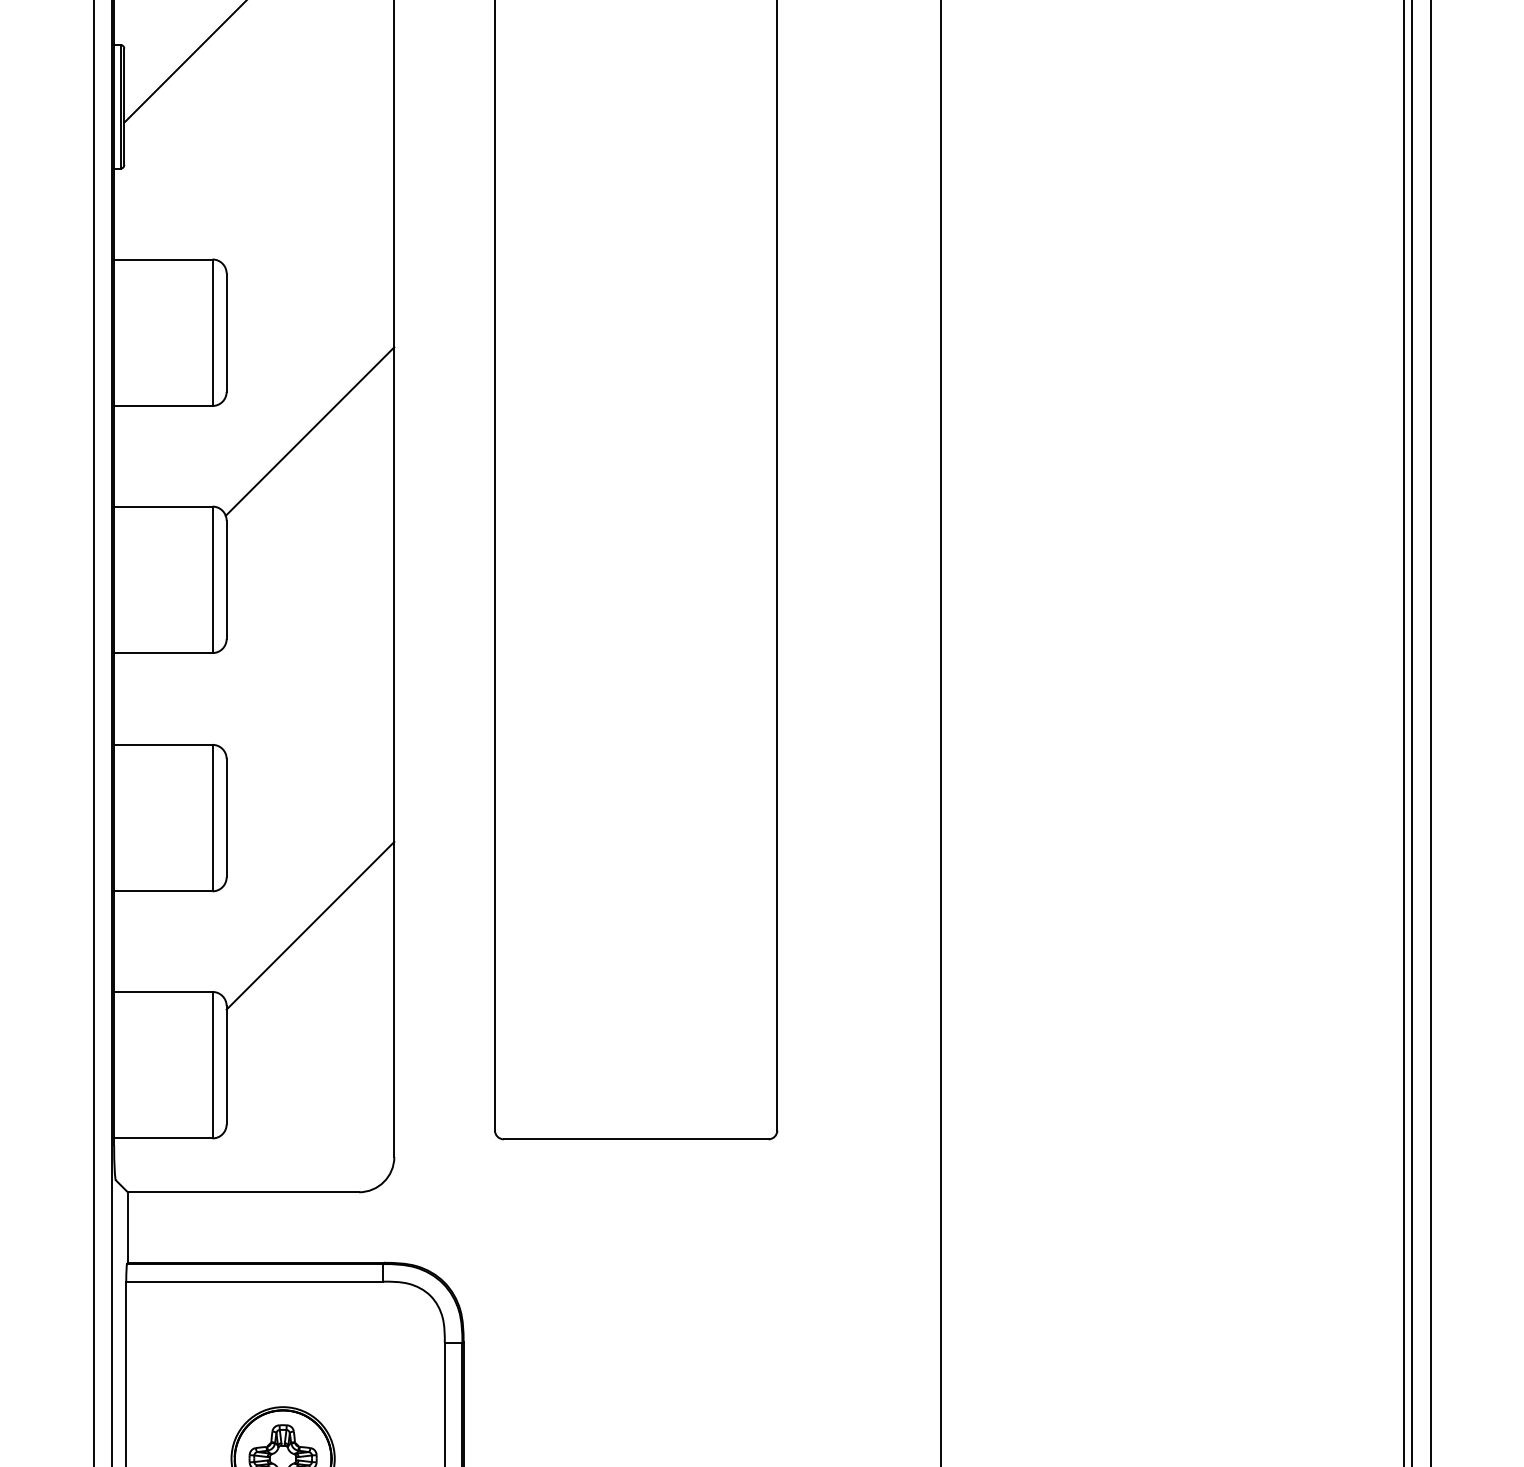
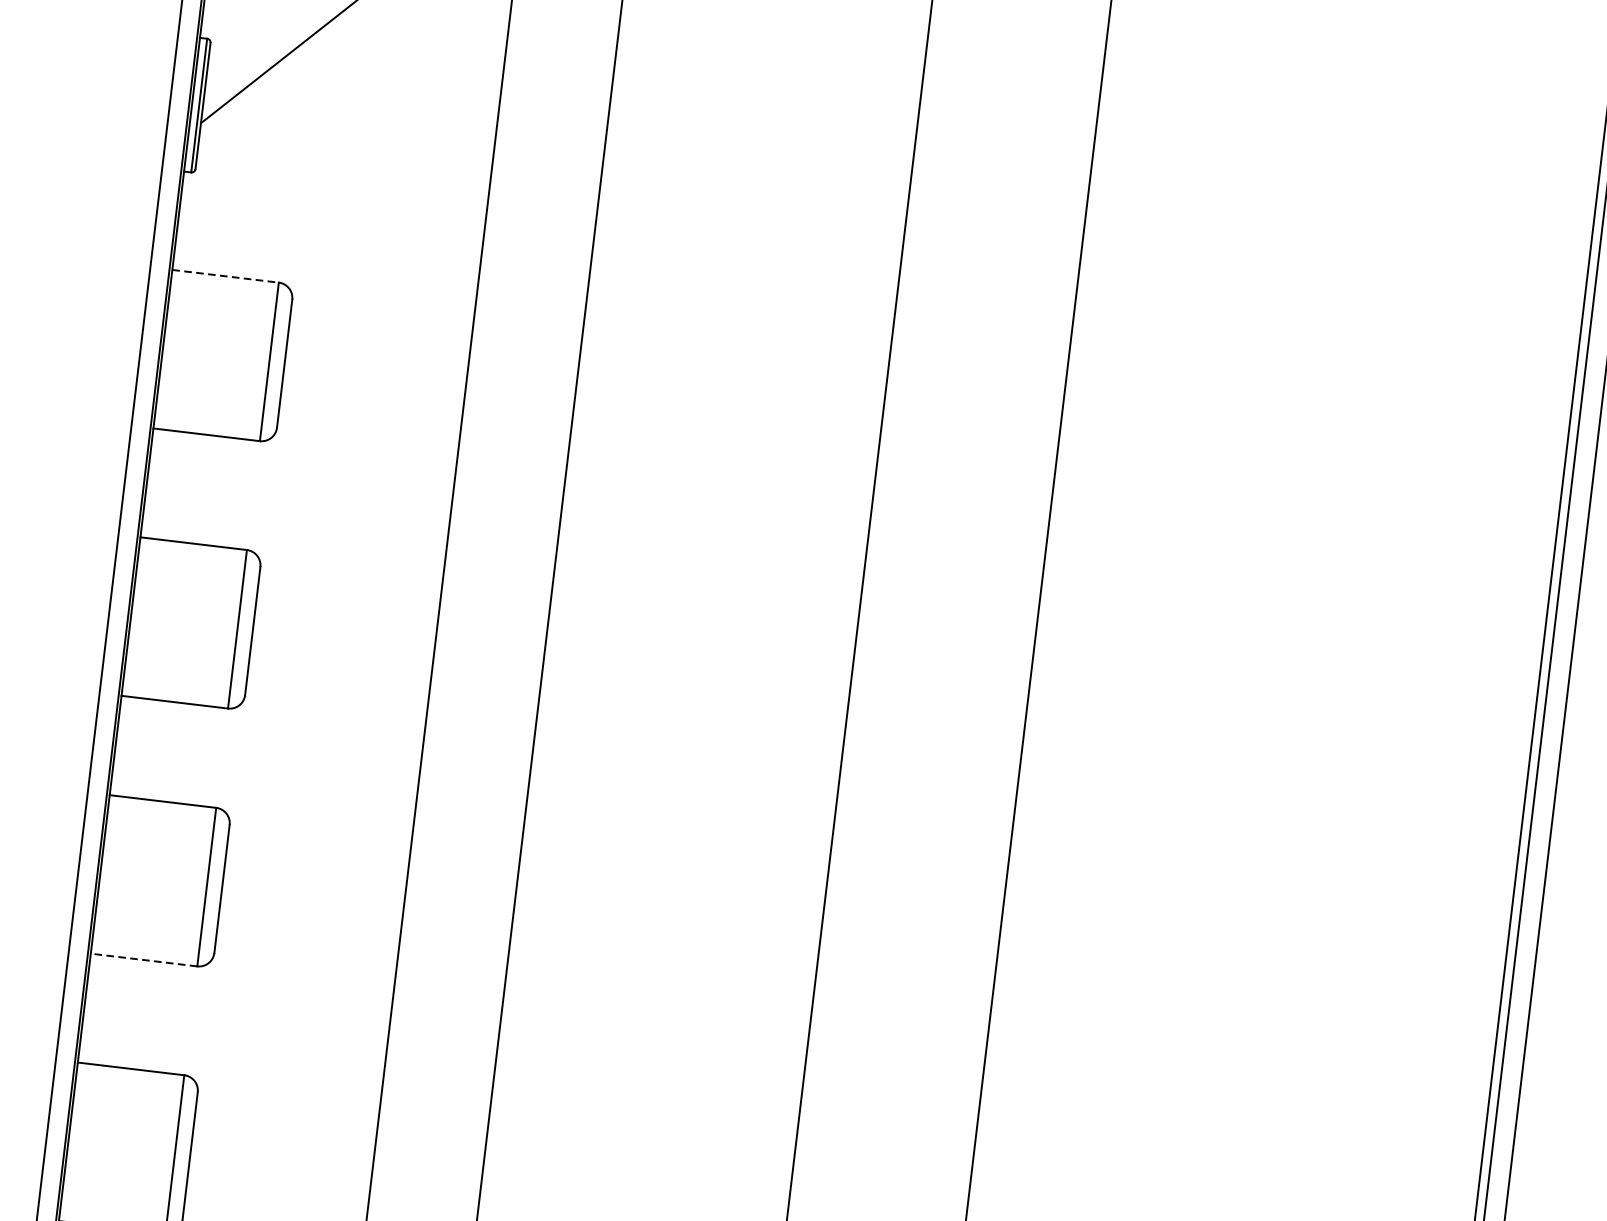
line: (163, 259) -> (225, 276), solid -> dashed
line: (309, 431) -> (361, 481), removed
line: (162, 891) -> (143, 960), solid -> dashed
line: (310, 925) -> (298, 1015), removed

